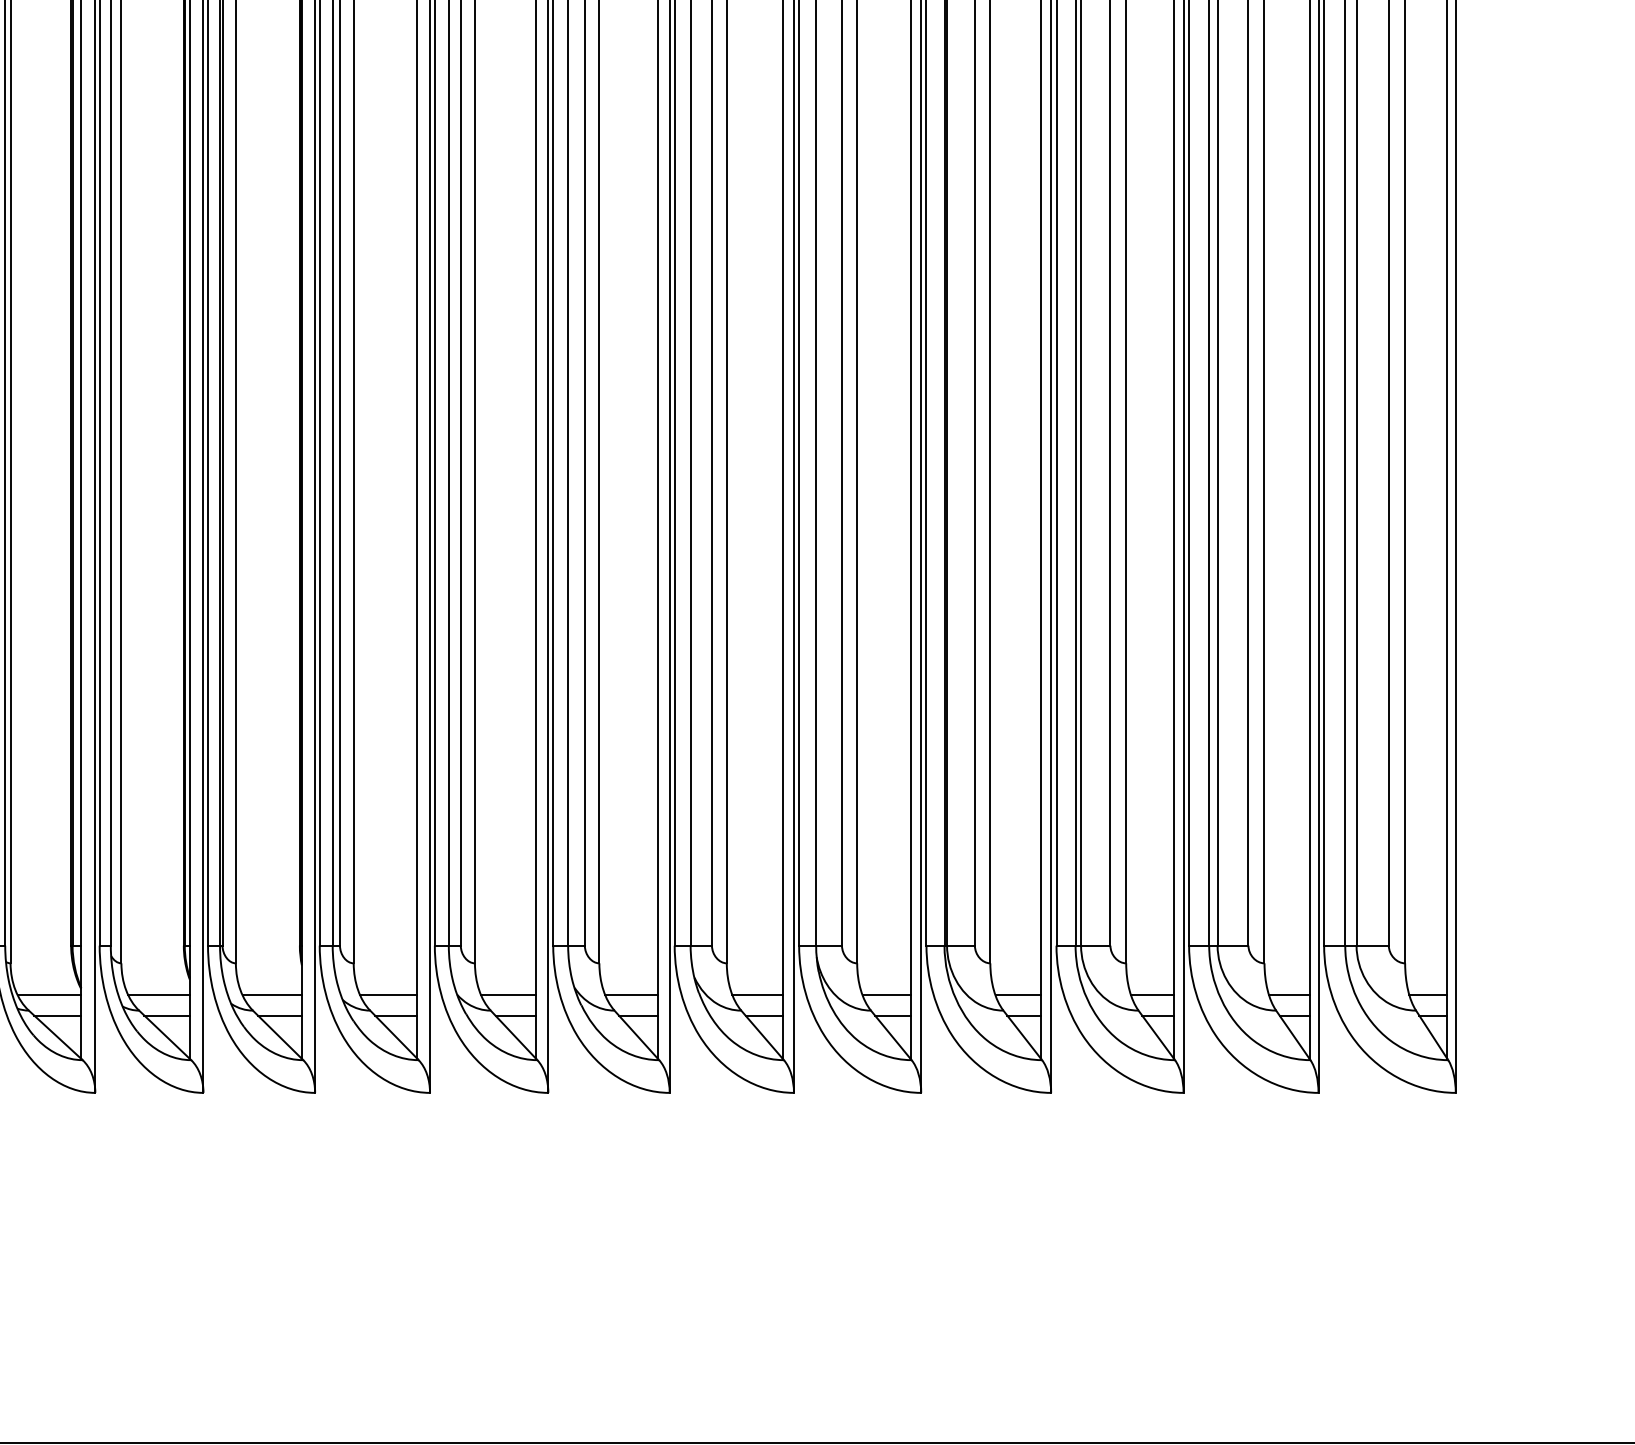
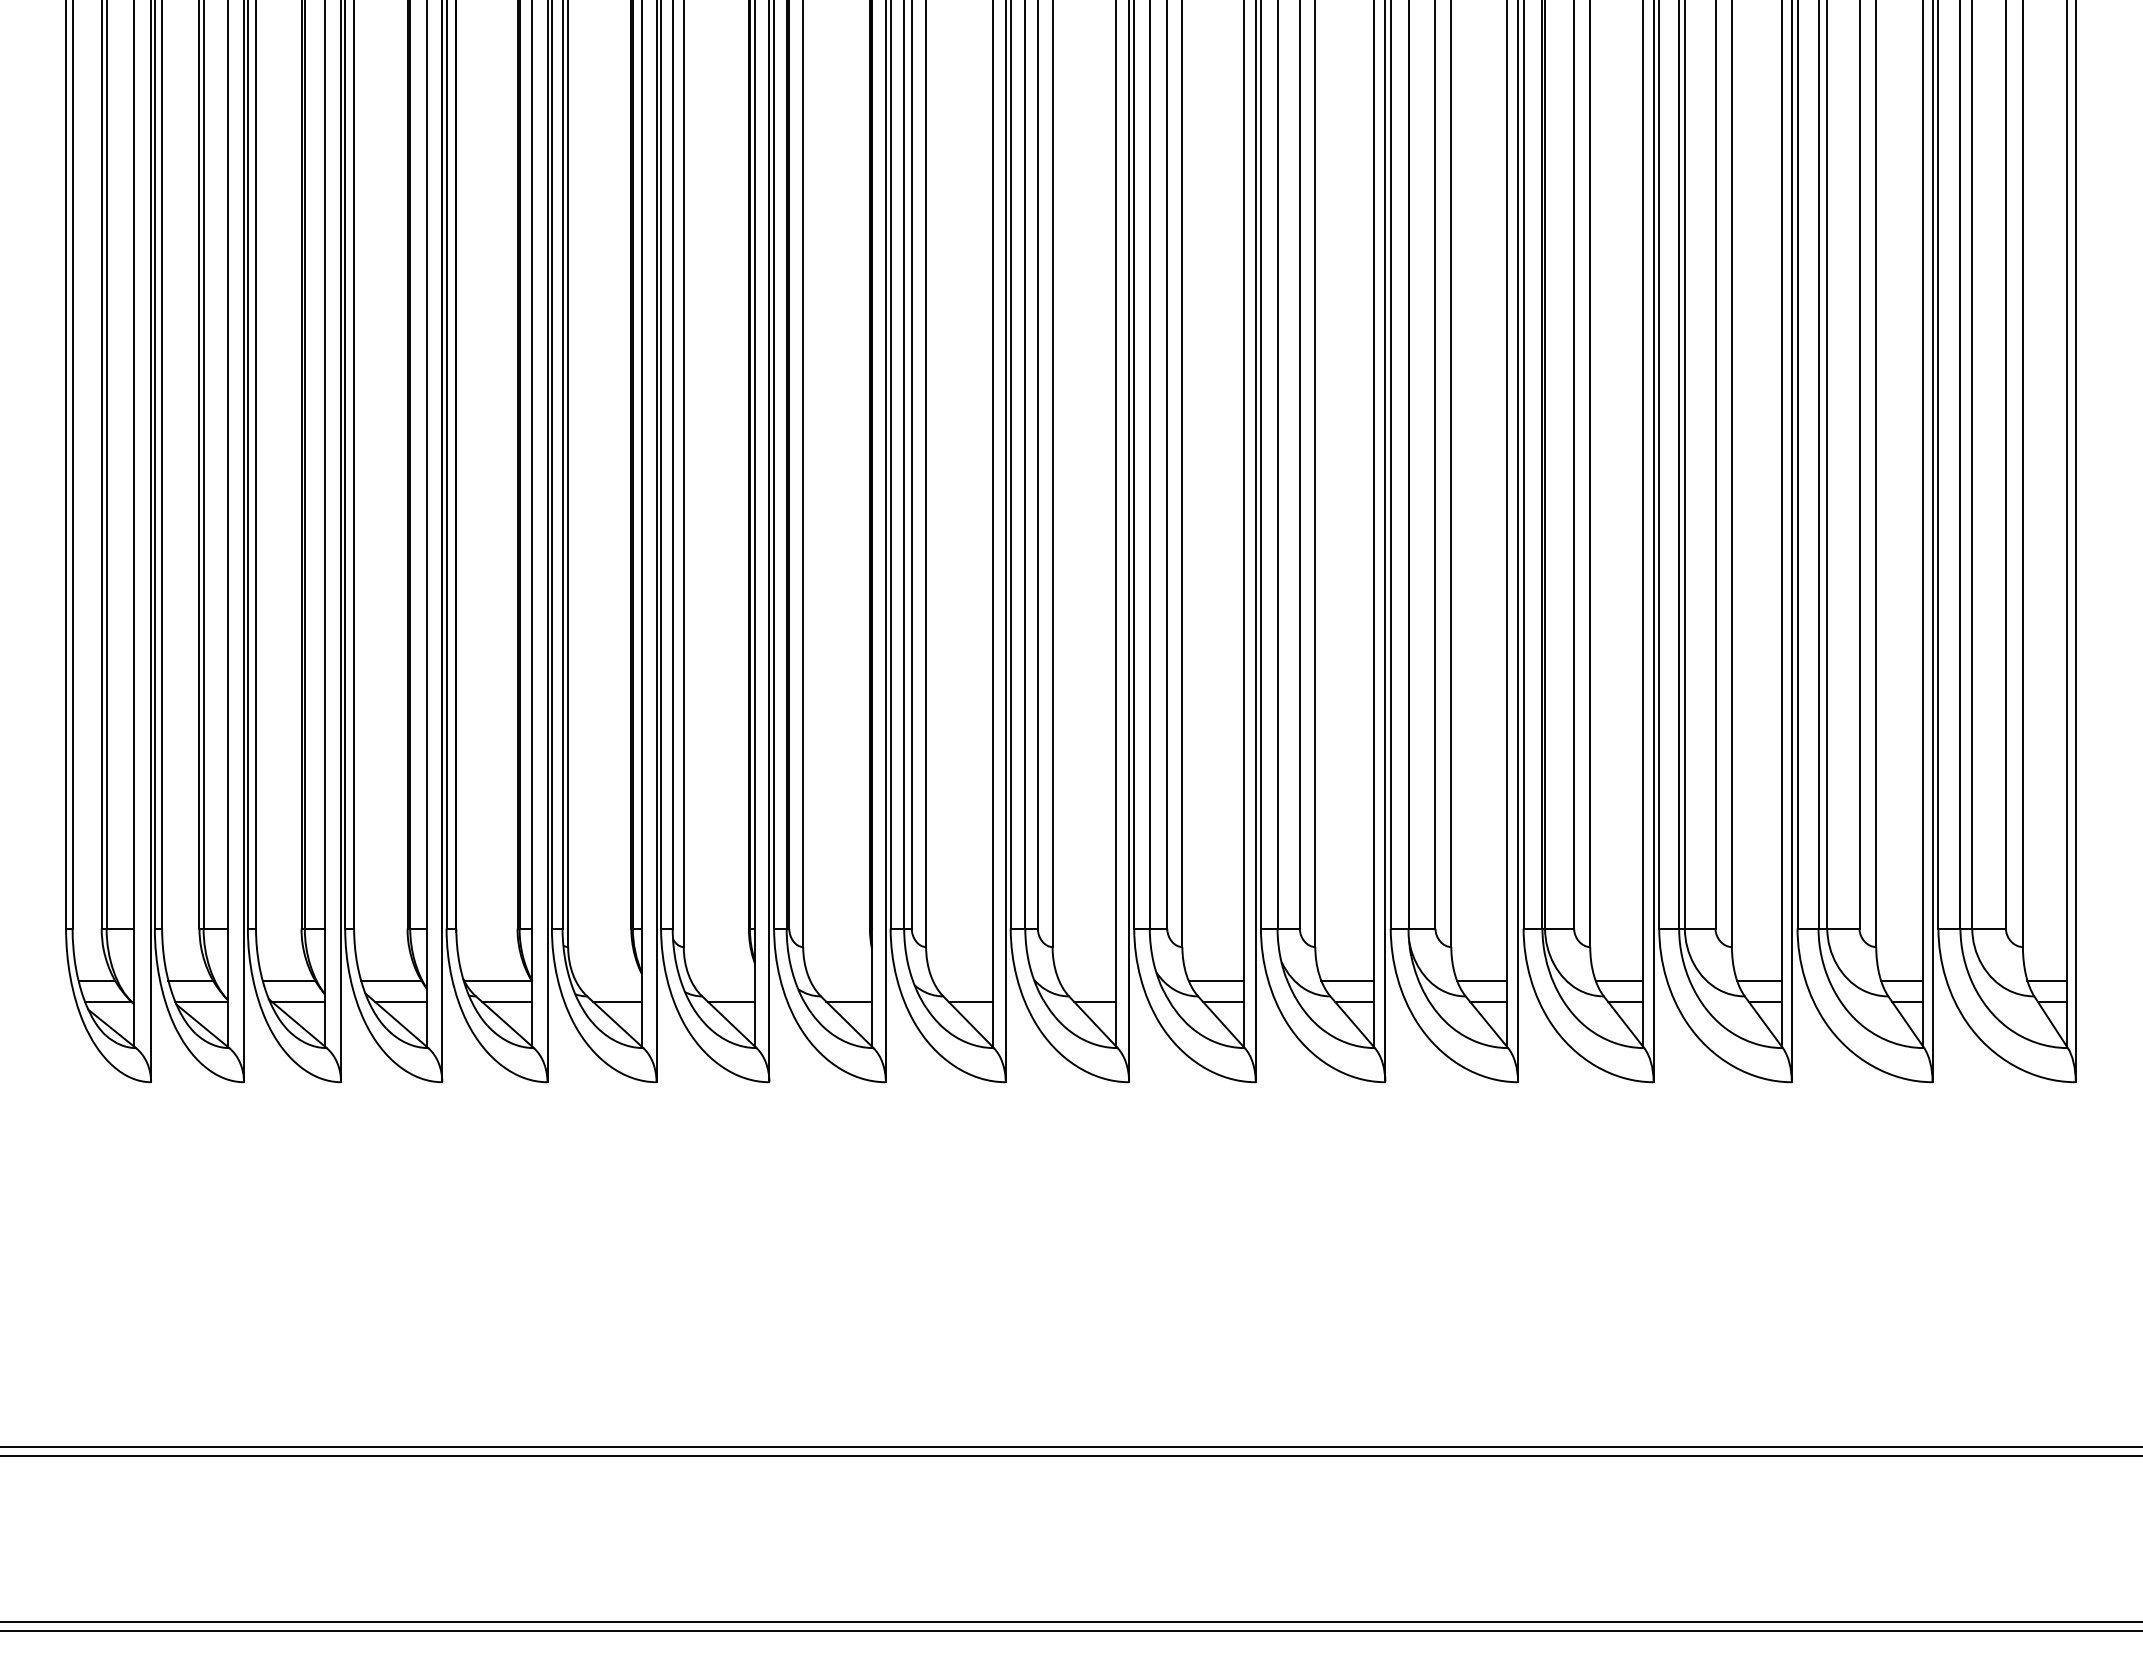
line: (49, 995) -> (608, 980), removed
line: (158, 995) -> (722, 980), removed
line: (272, 995) -> (841, 980), removed
line: (388, 995) -> (962, 980), removed
line: (508, 995) -> (1087, 980), removed

